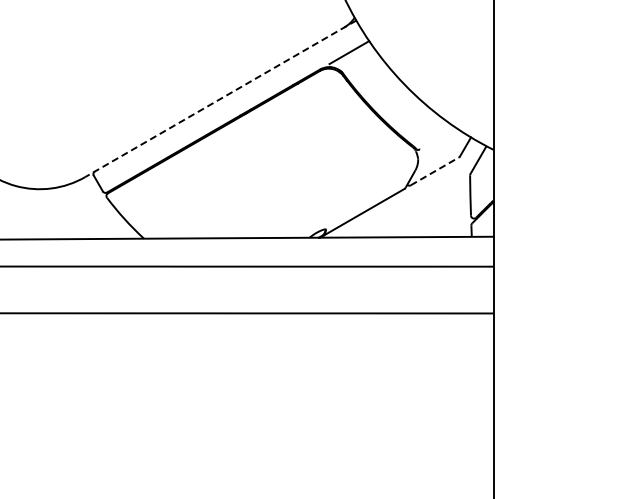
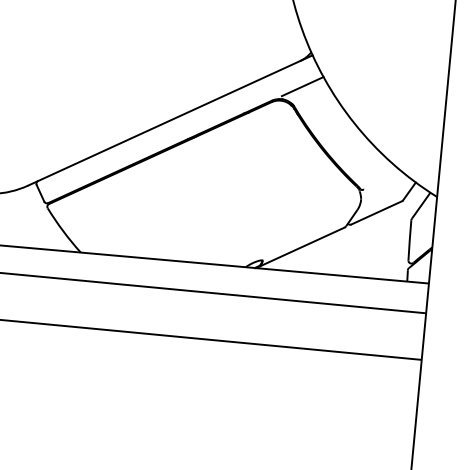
line: (220, 99) -> (169, 121), dashed -> solid
line: (434, 171) -> (376, 212), dashed -> solid

